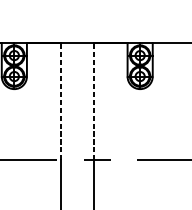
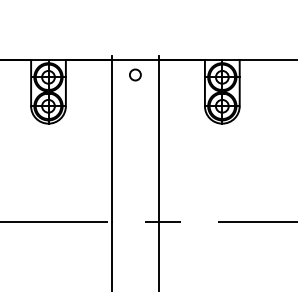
circle: (77, 53) -> (135, 74), added
line: (60, 100) -> (112, 139), dashed -> solid
line: (93, 100) -> (158, 139), dashed -> solid

